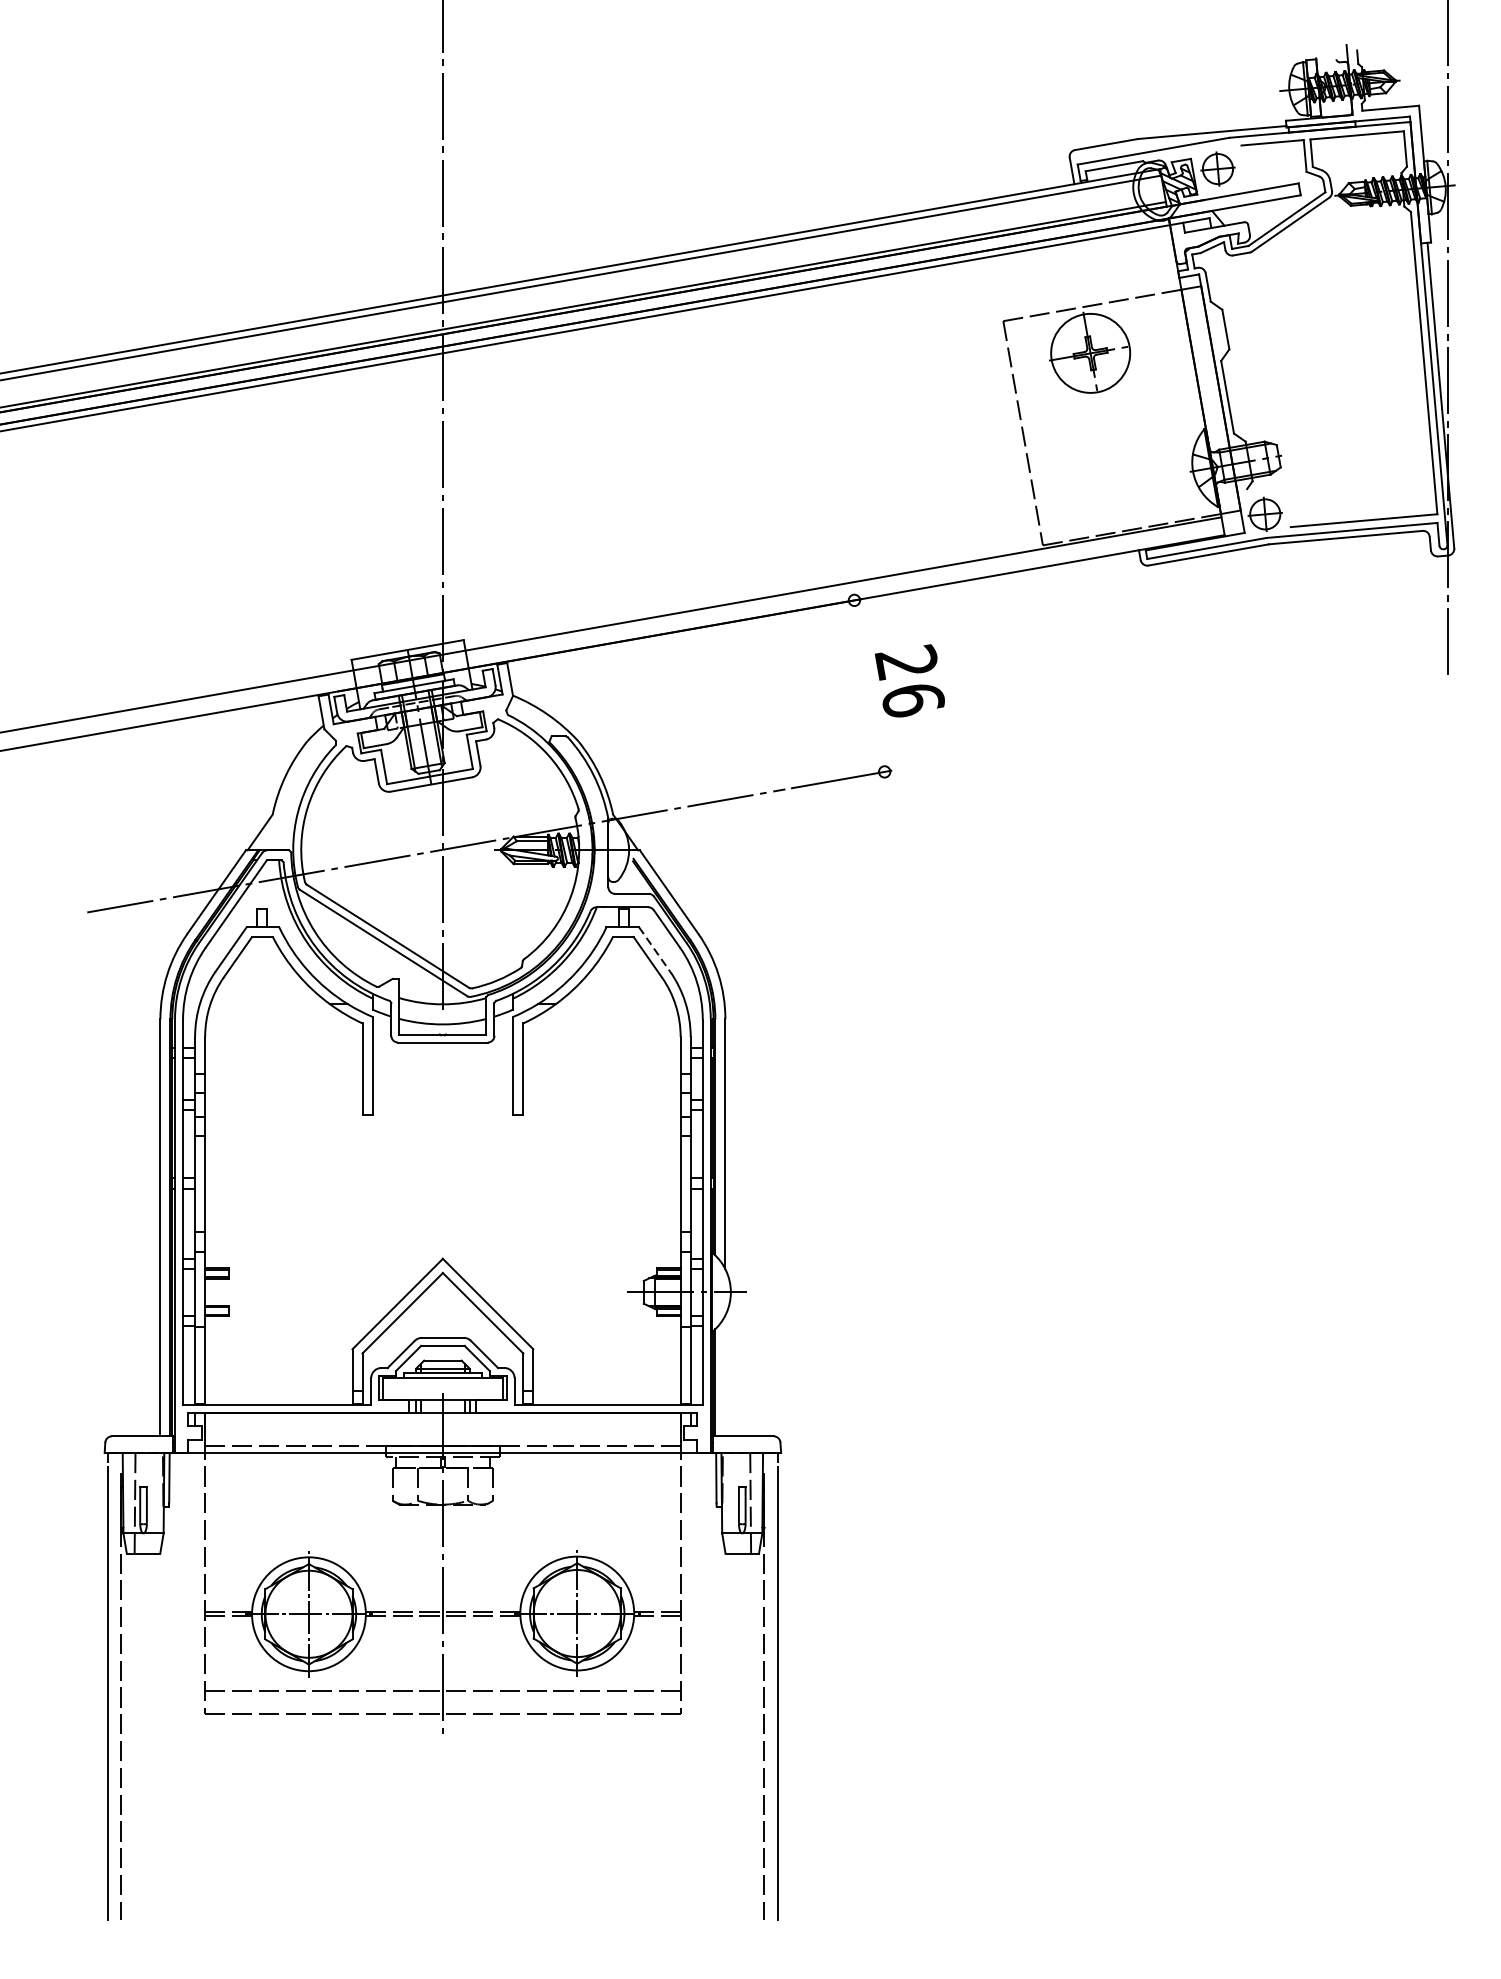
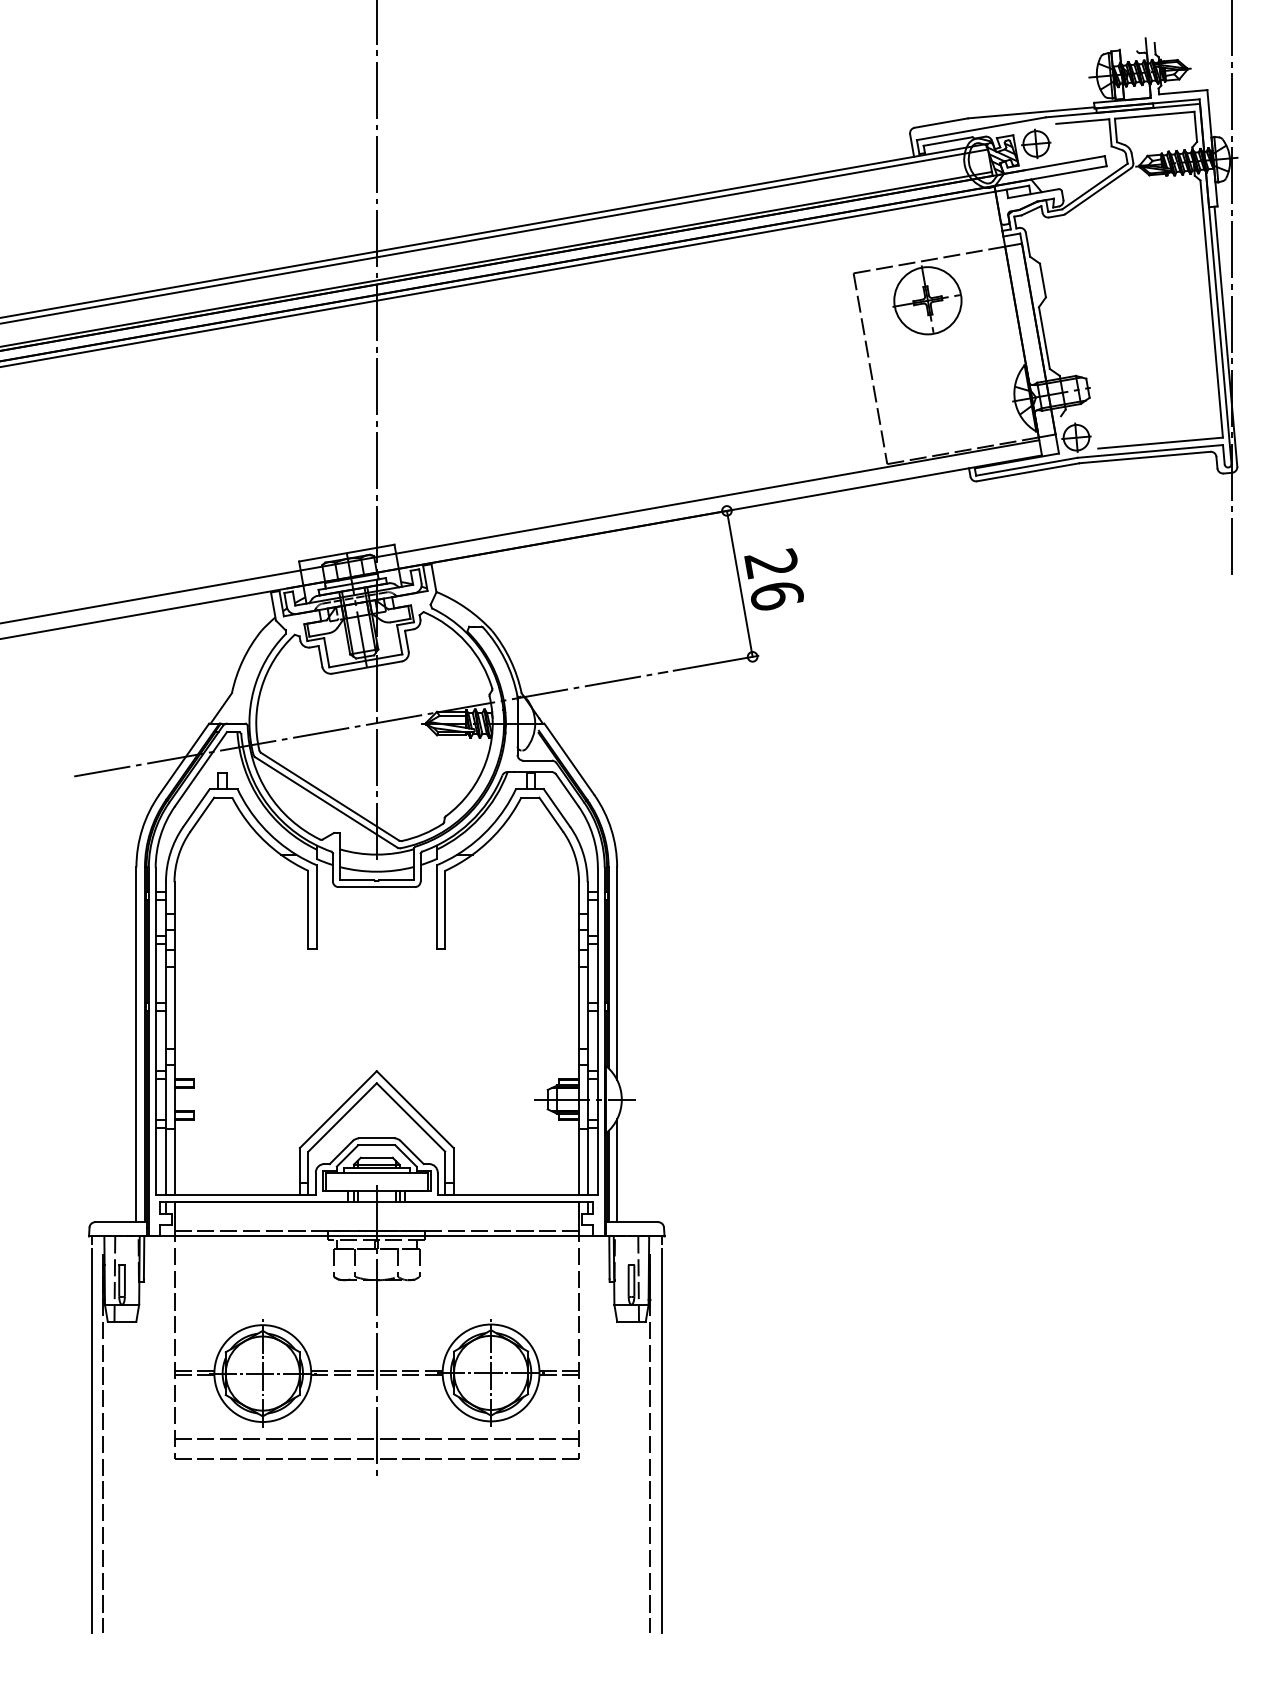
line: (869, 685) -> (739, 583), added
line: (654, 948) -> (556, 807), dashed -> solid
line: (725, 1375) -> (617, 1170), added

